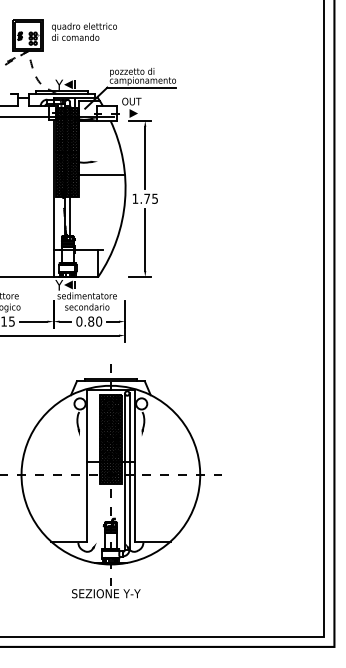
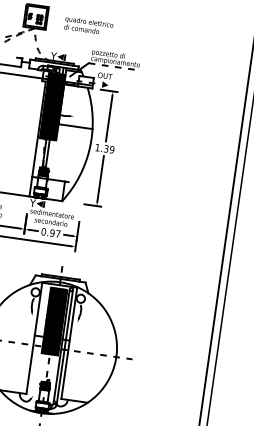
text: (84, 31) -> (88, 25), moved
line: (142, 87) -> (114, 66), solid -> dashed
text: (151, 198) -> (109, 149), 1.75 -> 1.39
text: (95, 321) -> (55, 233), 0.80 -> 0.97

